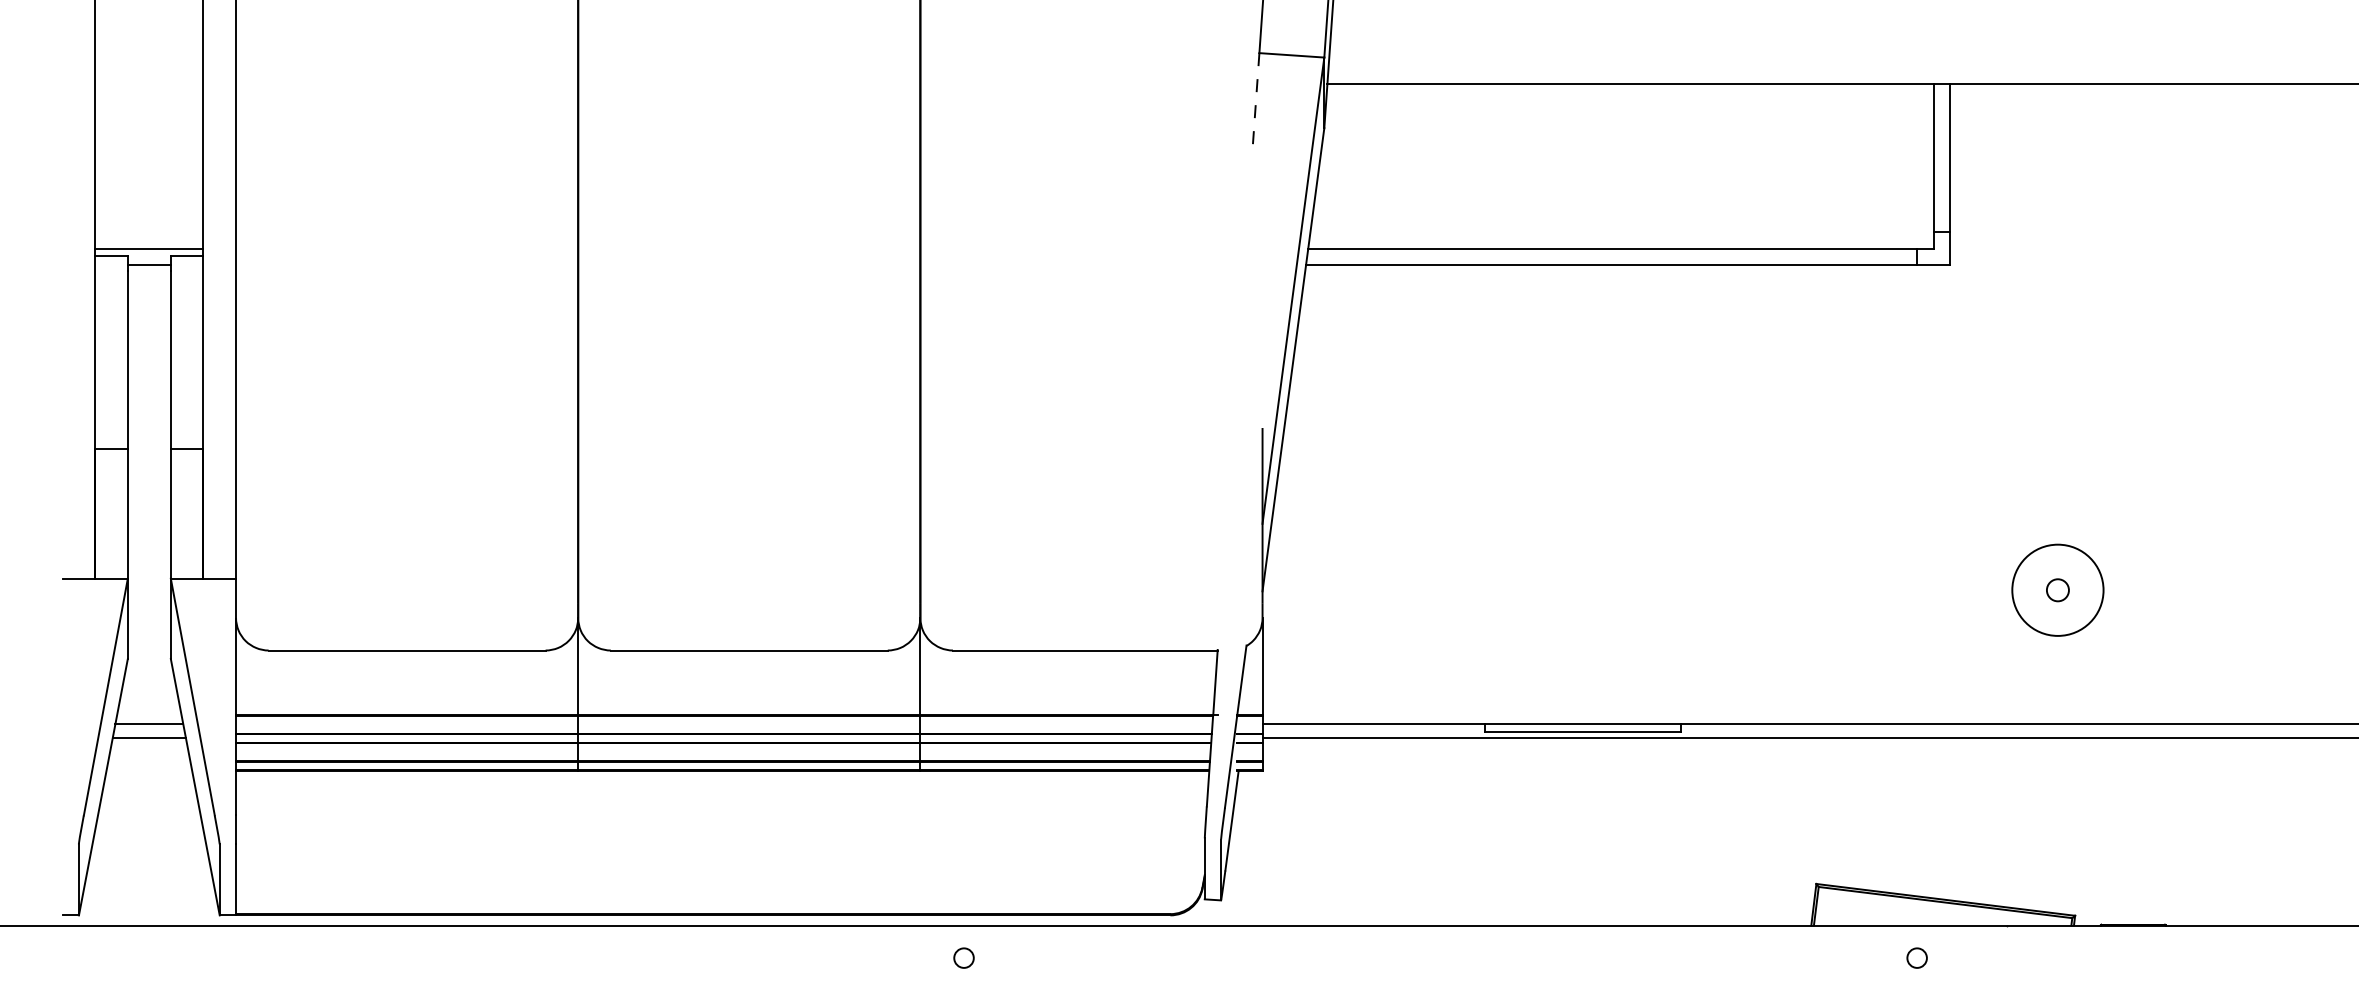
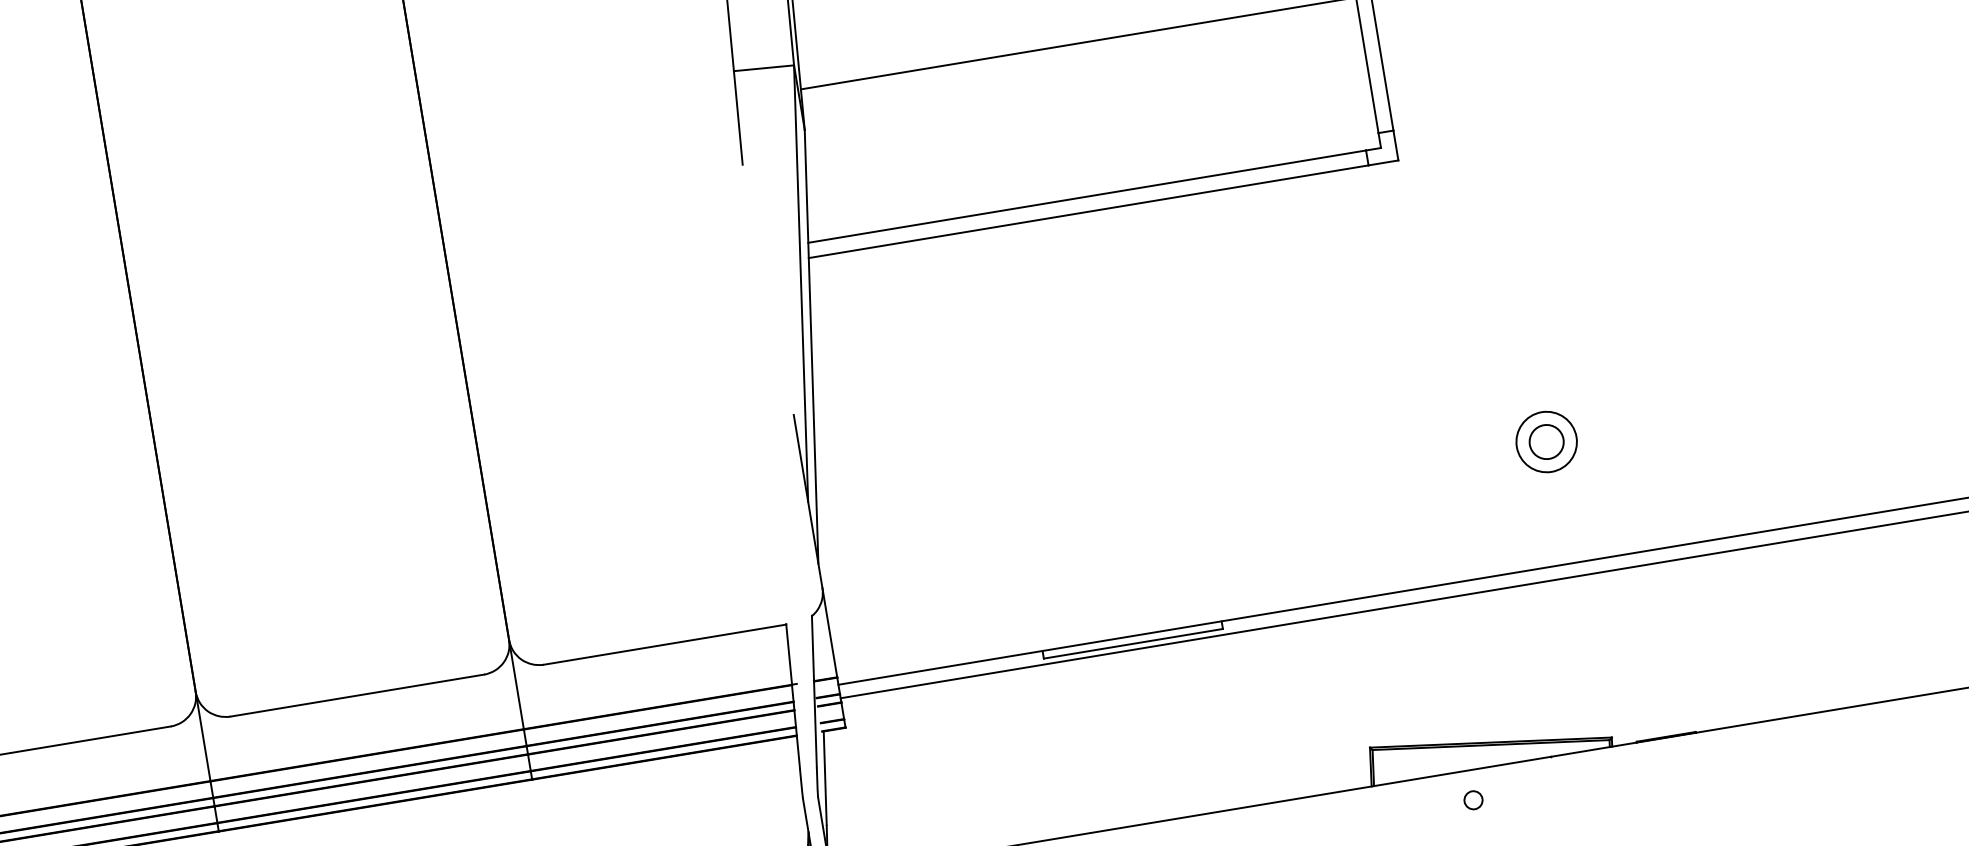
line: (1255, 103) -> (737, 117), dashed -> solid
circle: (2057, 589) -> (1546, 441), size x0.71
circle: (2057, 589) -> (1546, 441), size x1.67

